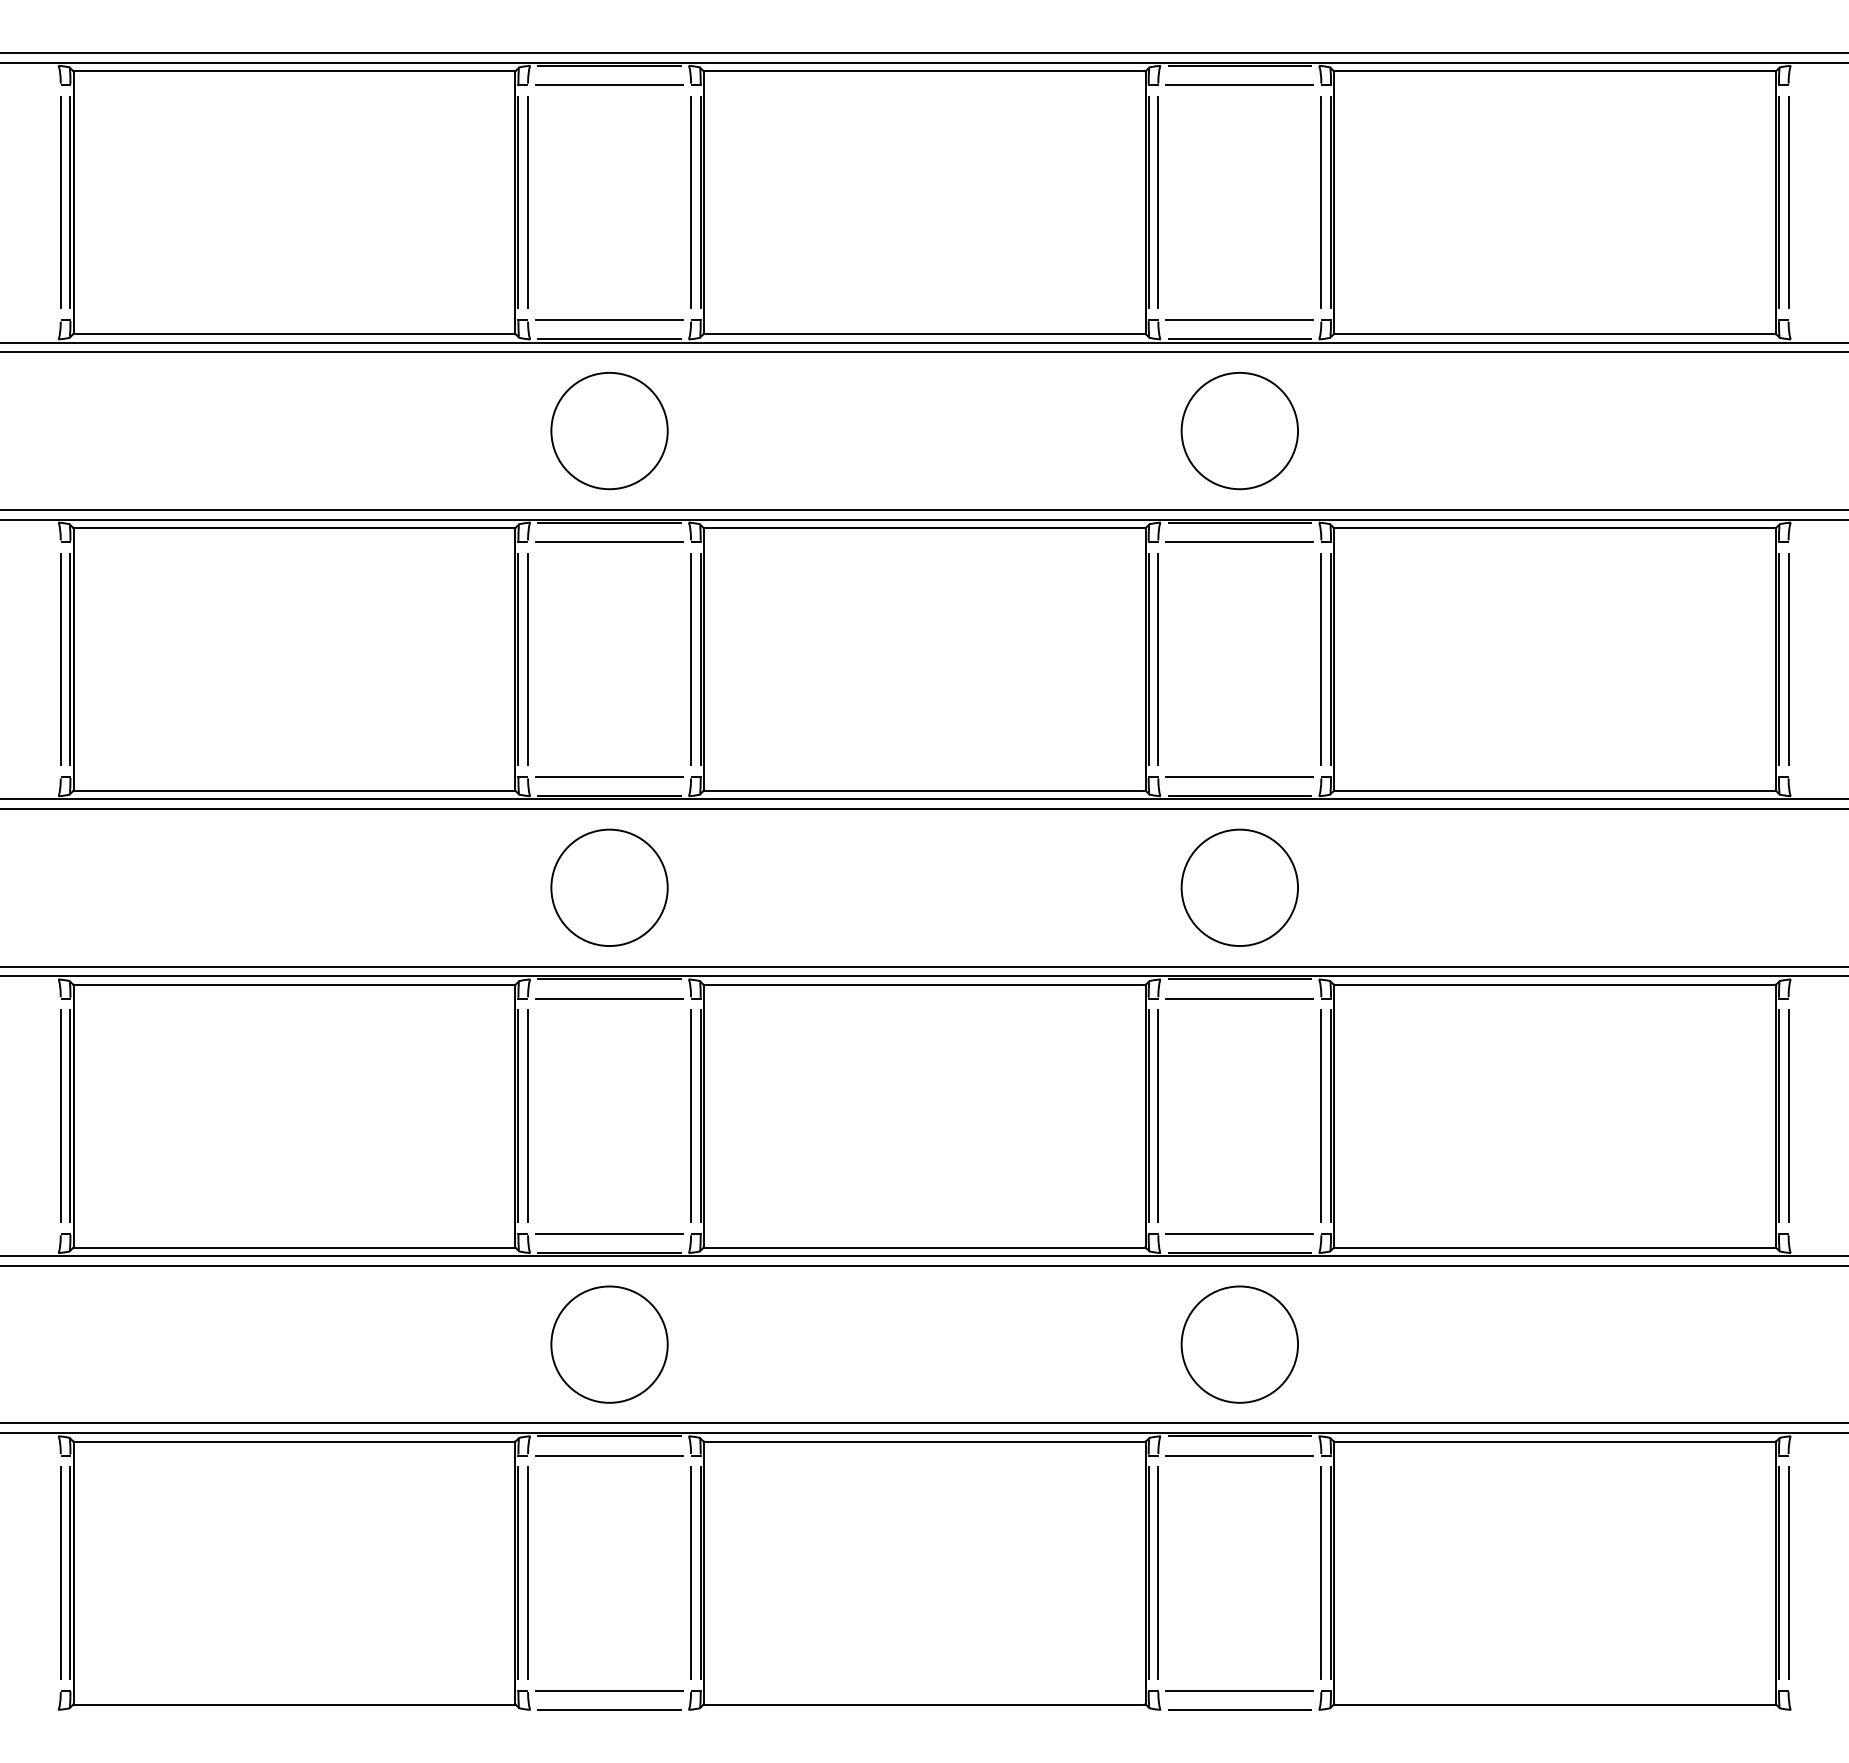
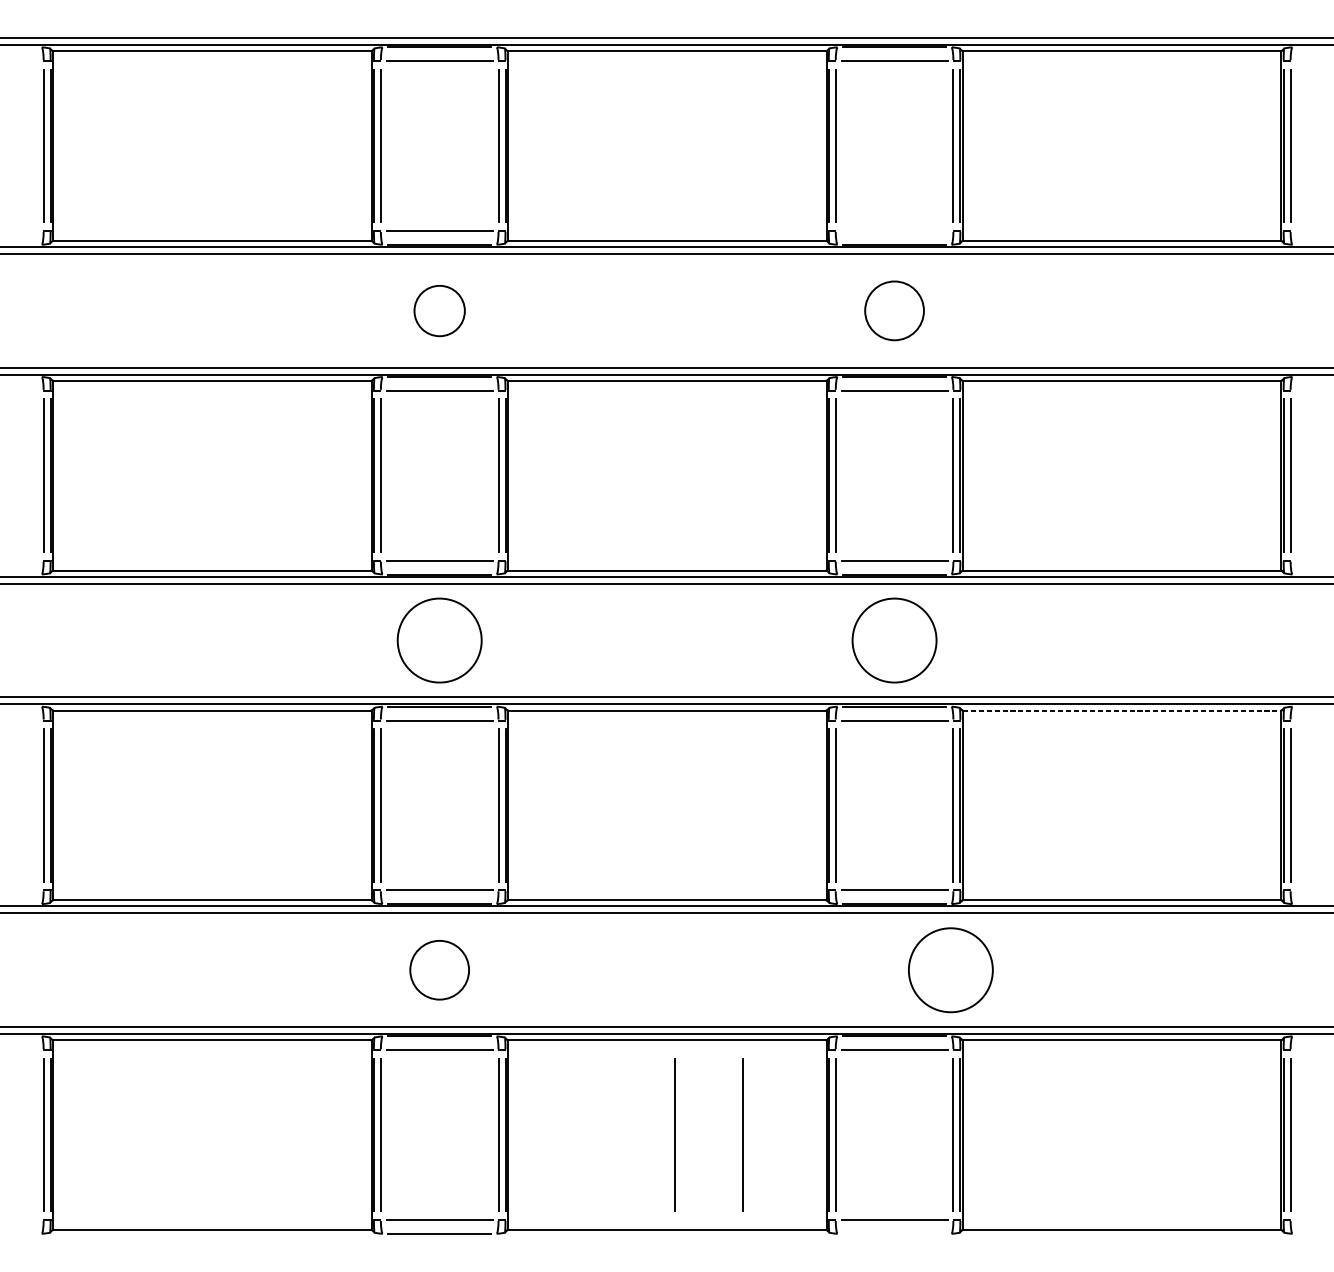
line: (1239, 320) -> (894, 231), removed
circle: (1239, 430) -> (894, 310), size x0.7
circle: (609, 431) -> (439, 311), size x0.6
line: (1554, 984) -> (1121, 710), solid -> dashed
circle: (609, 1344) -> (439, 970), size x0.7
circle: (1239, 1344) -> (950, 970), moved
line: (935, 1572) -> (674, 1134), added
line: (1029, 1572) -> (742, 1134), added
line: (1239, 1709) -> (894, 1233), removed

